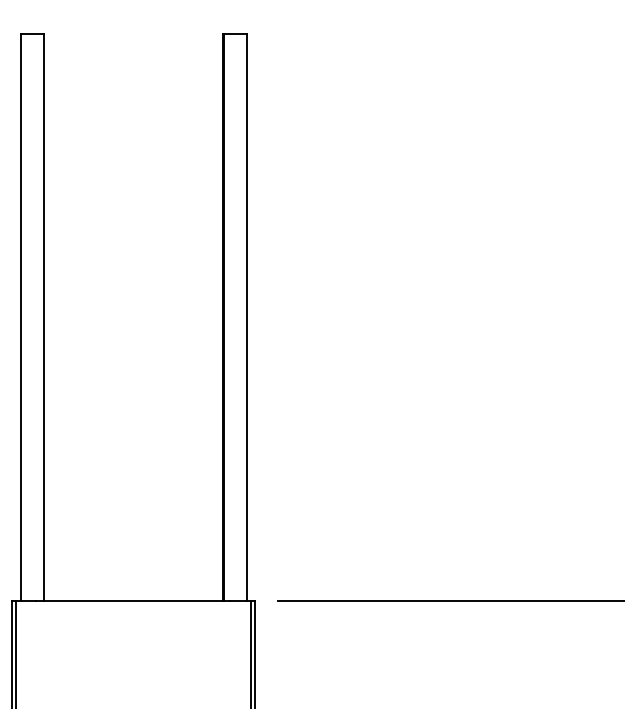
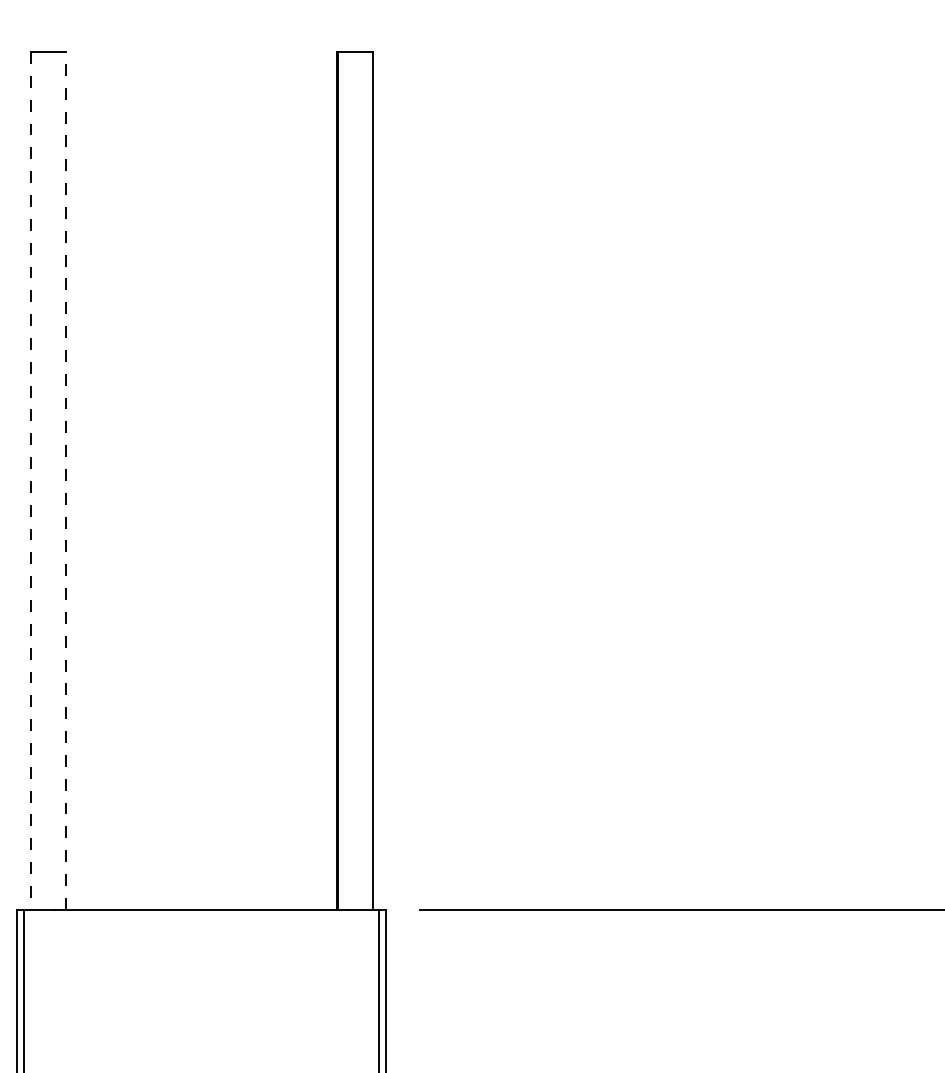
line: (43, 317) -> (65, 480), solid -> dashed
line: (20, 318) -> (30, 482), solid -> dashed

